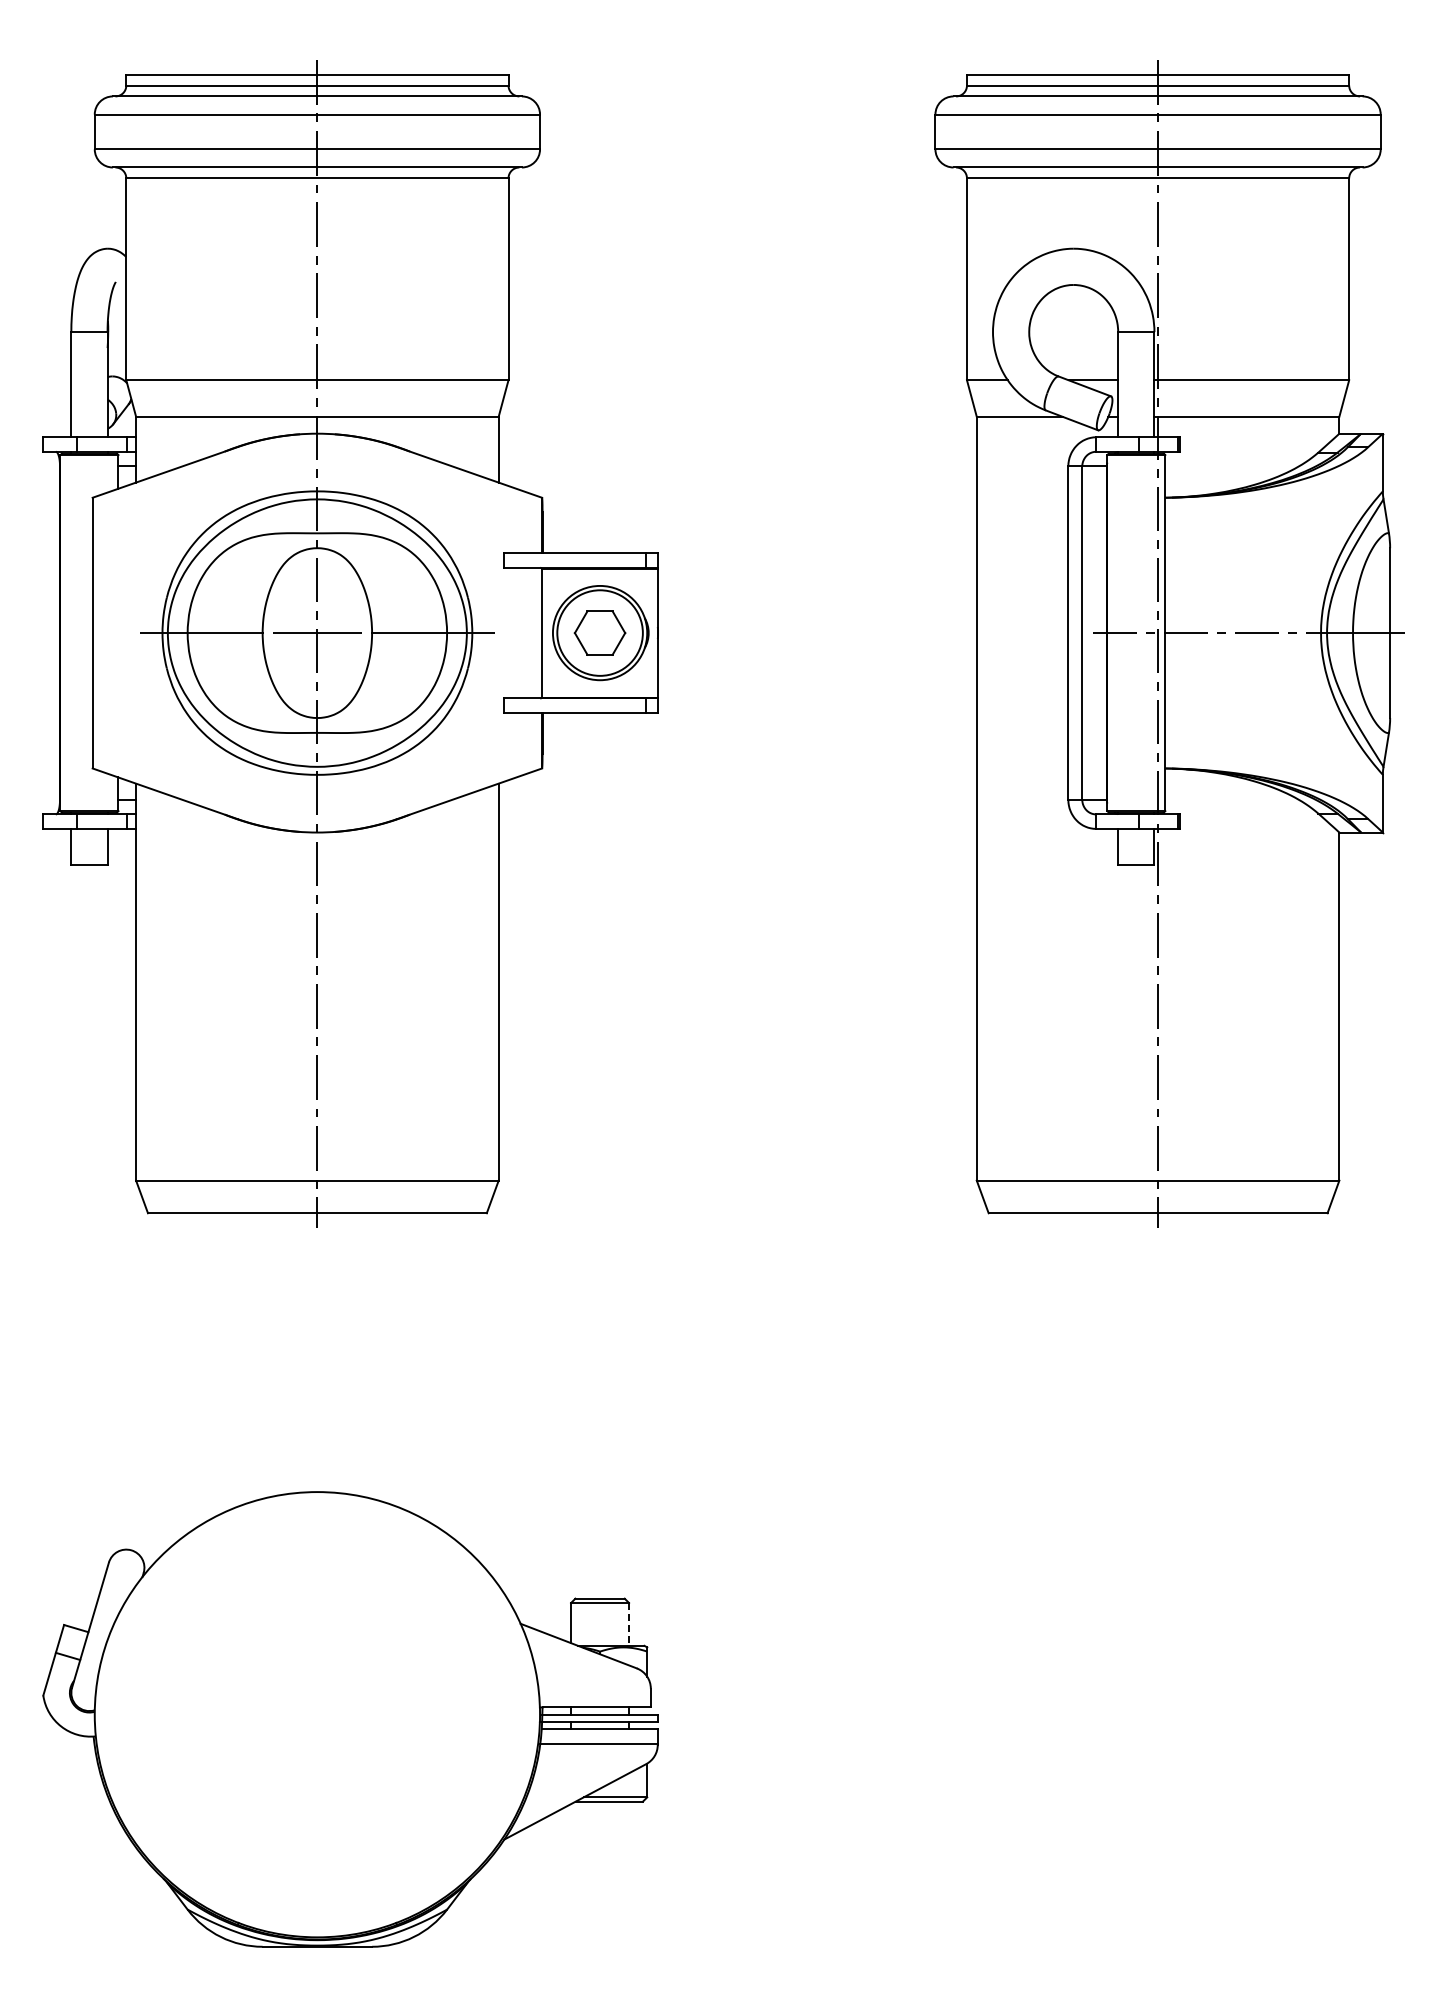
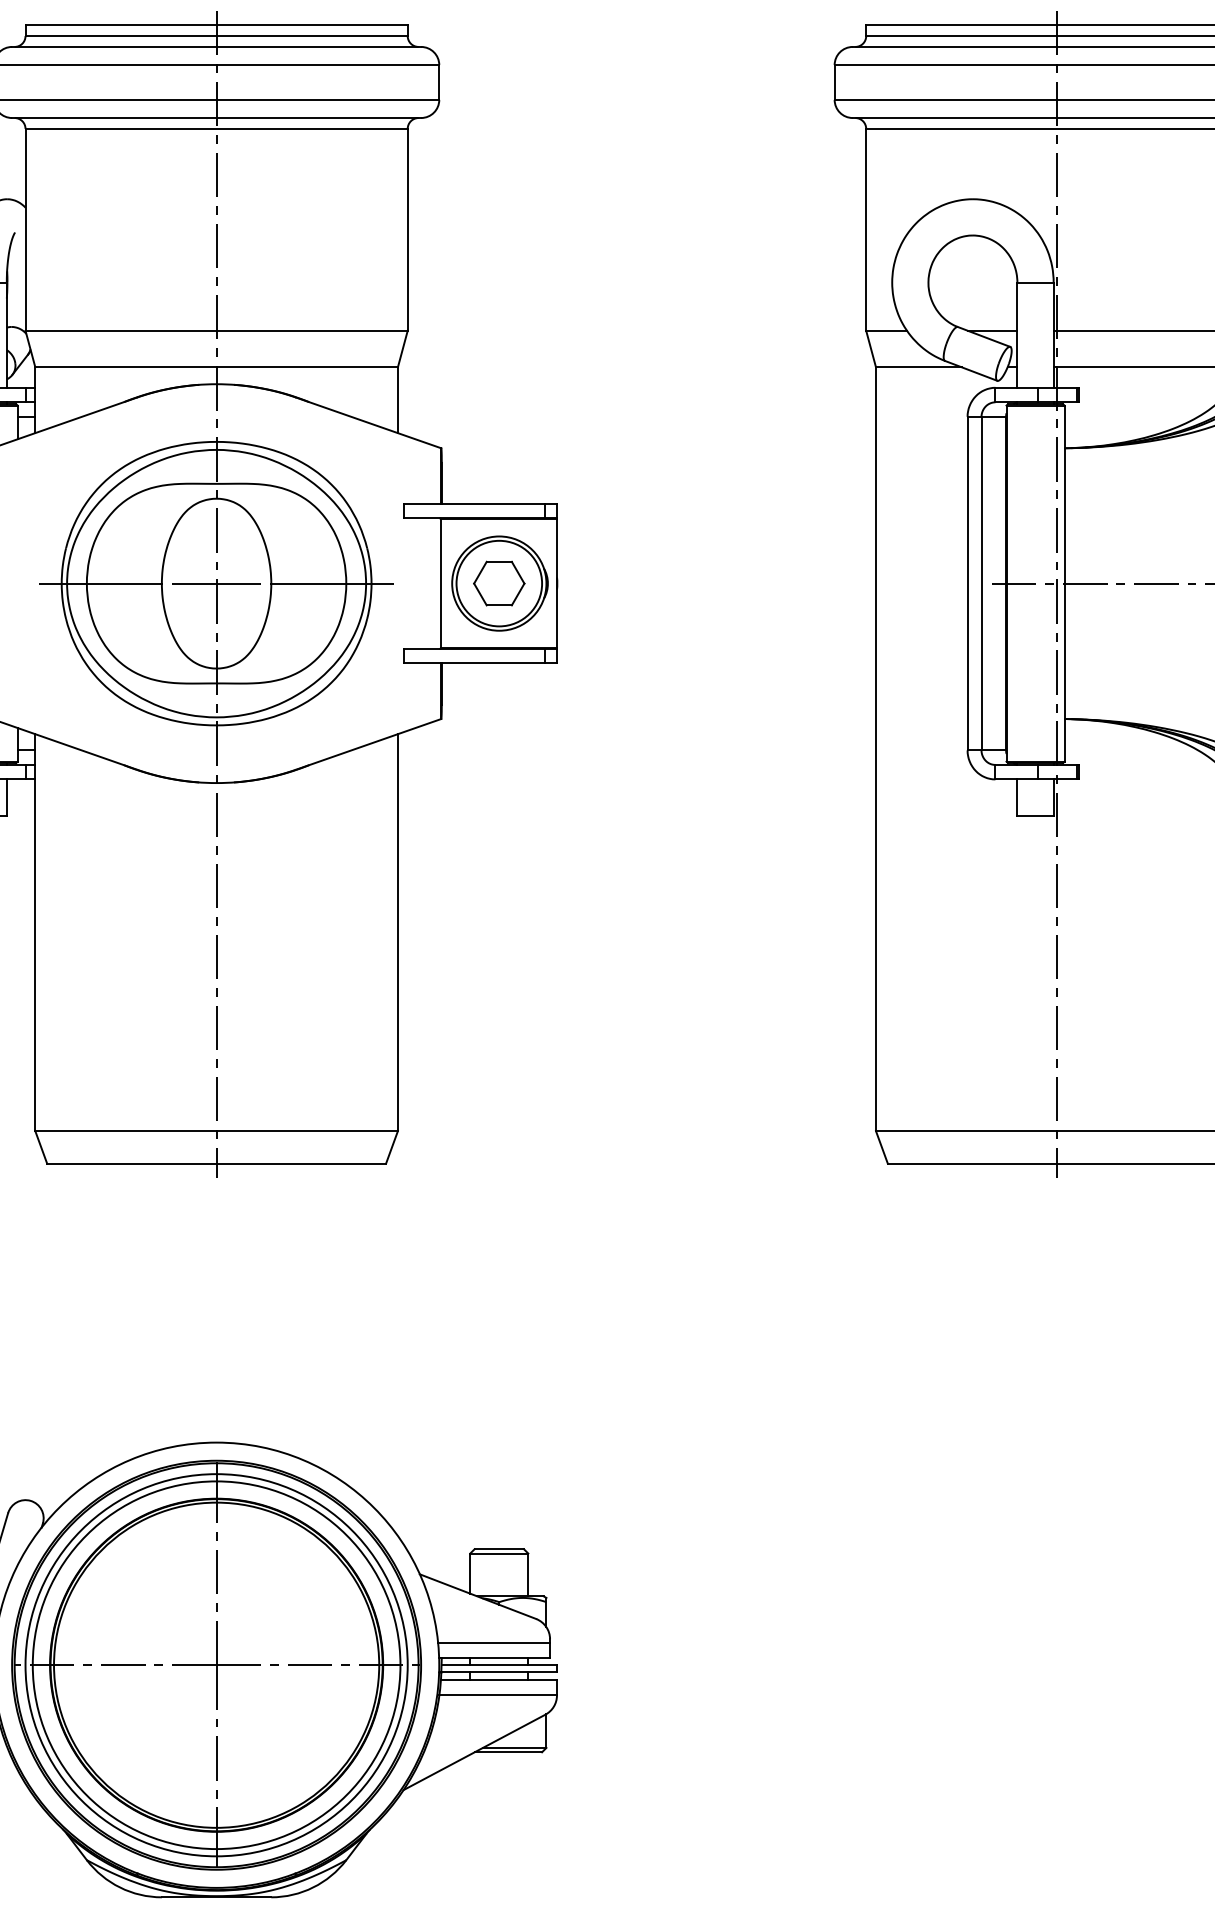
line: (629, 1624) -> (528, 1575), dashed -> solid
line: (594, 1692) -> (493, 1643), added
part: (317, 1714) -> (216, 1665), added

